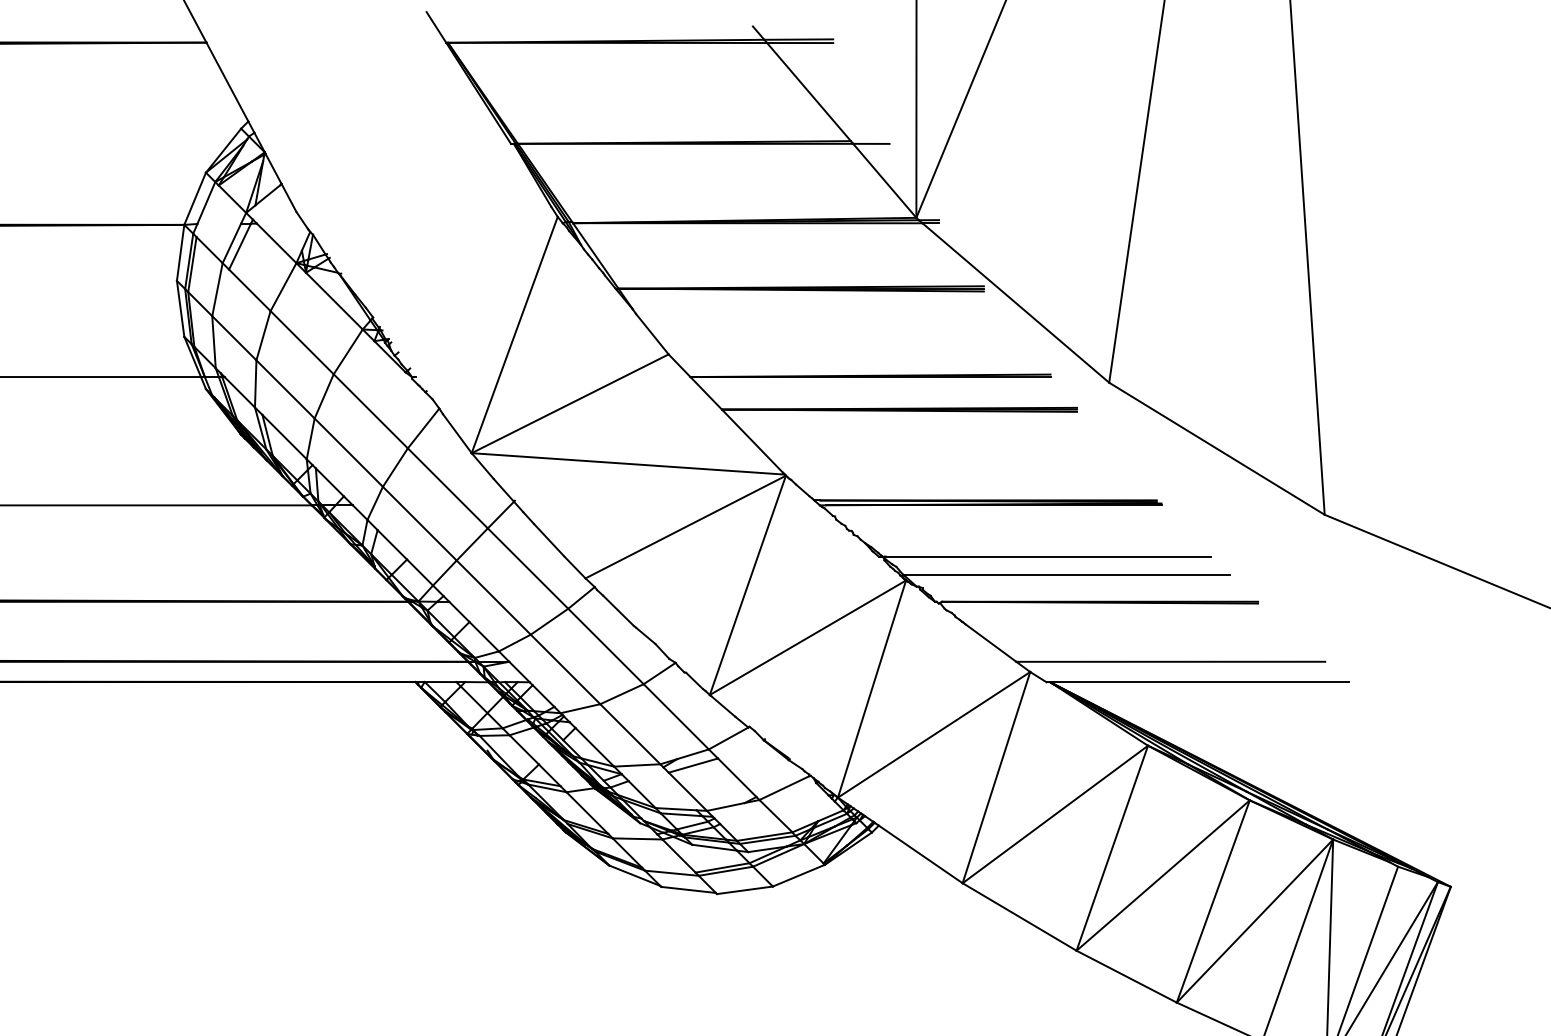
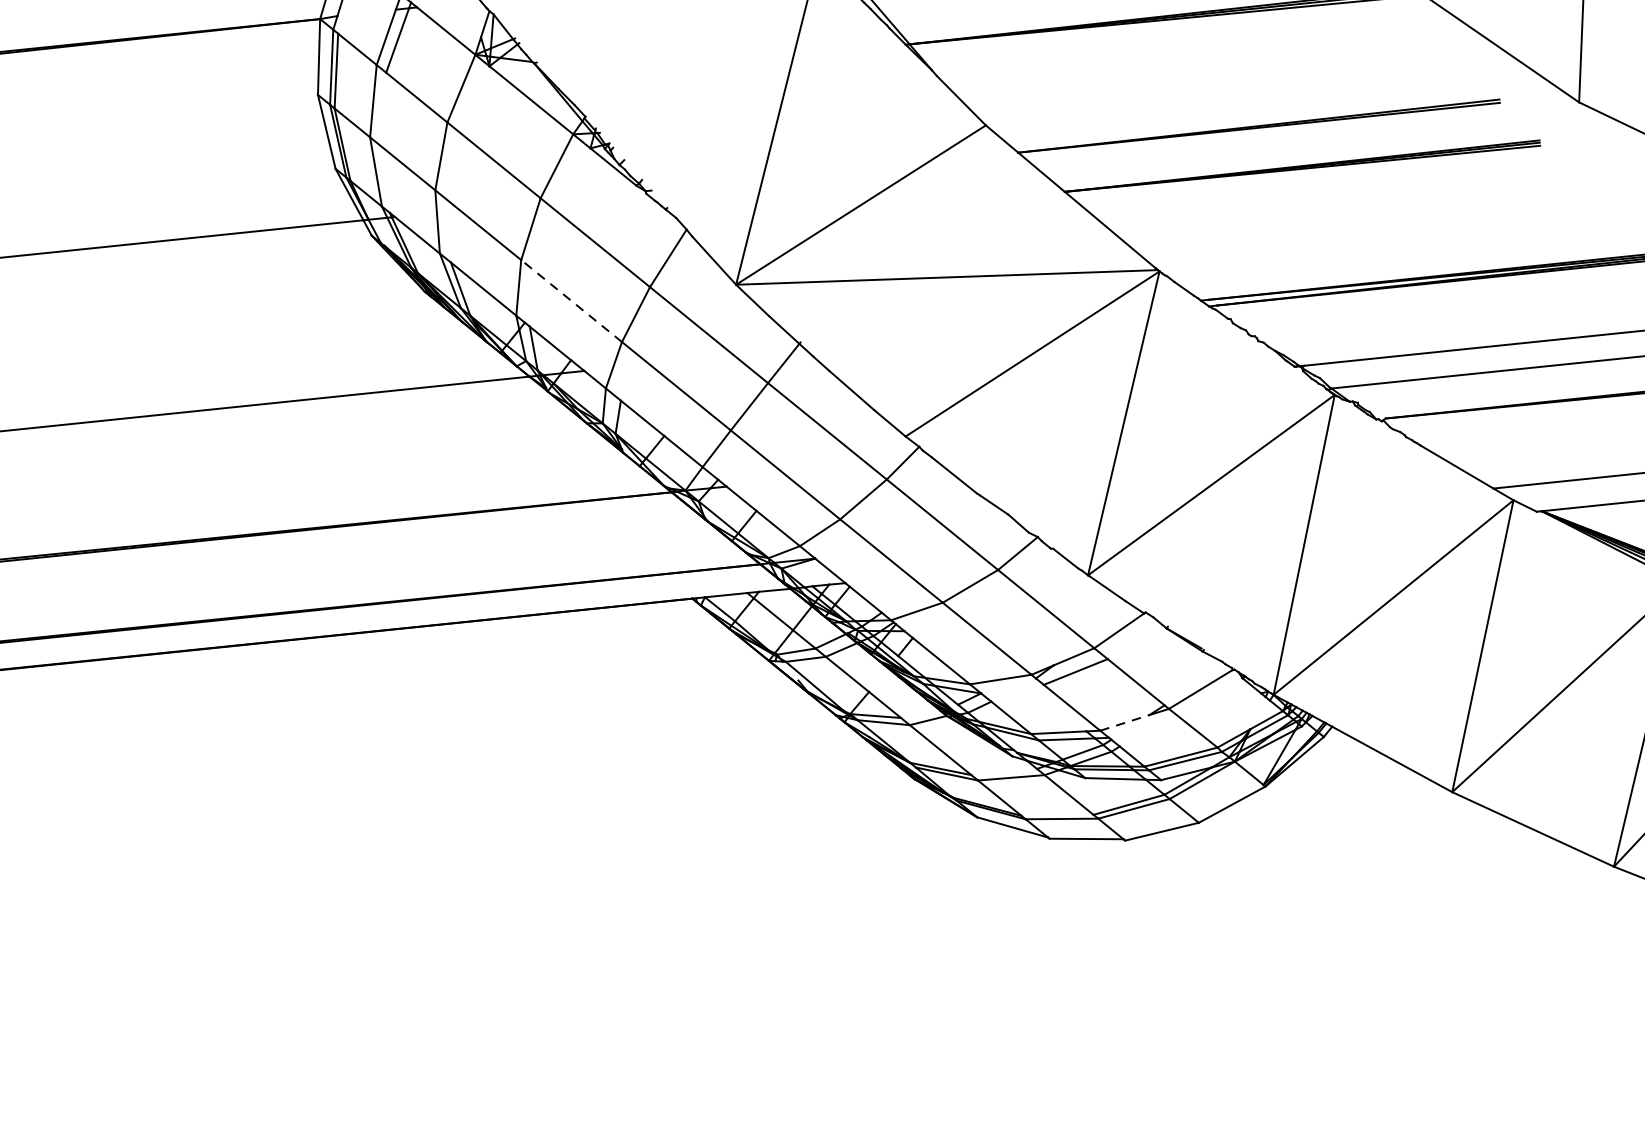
line: (348, 452) -> (571, 300), solid -> dashed
line: (726, 806) -> (1125, 722), solid -> dashed

